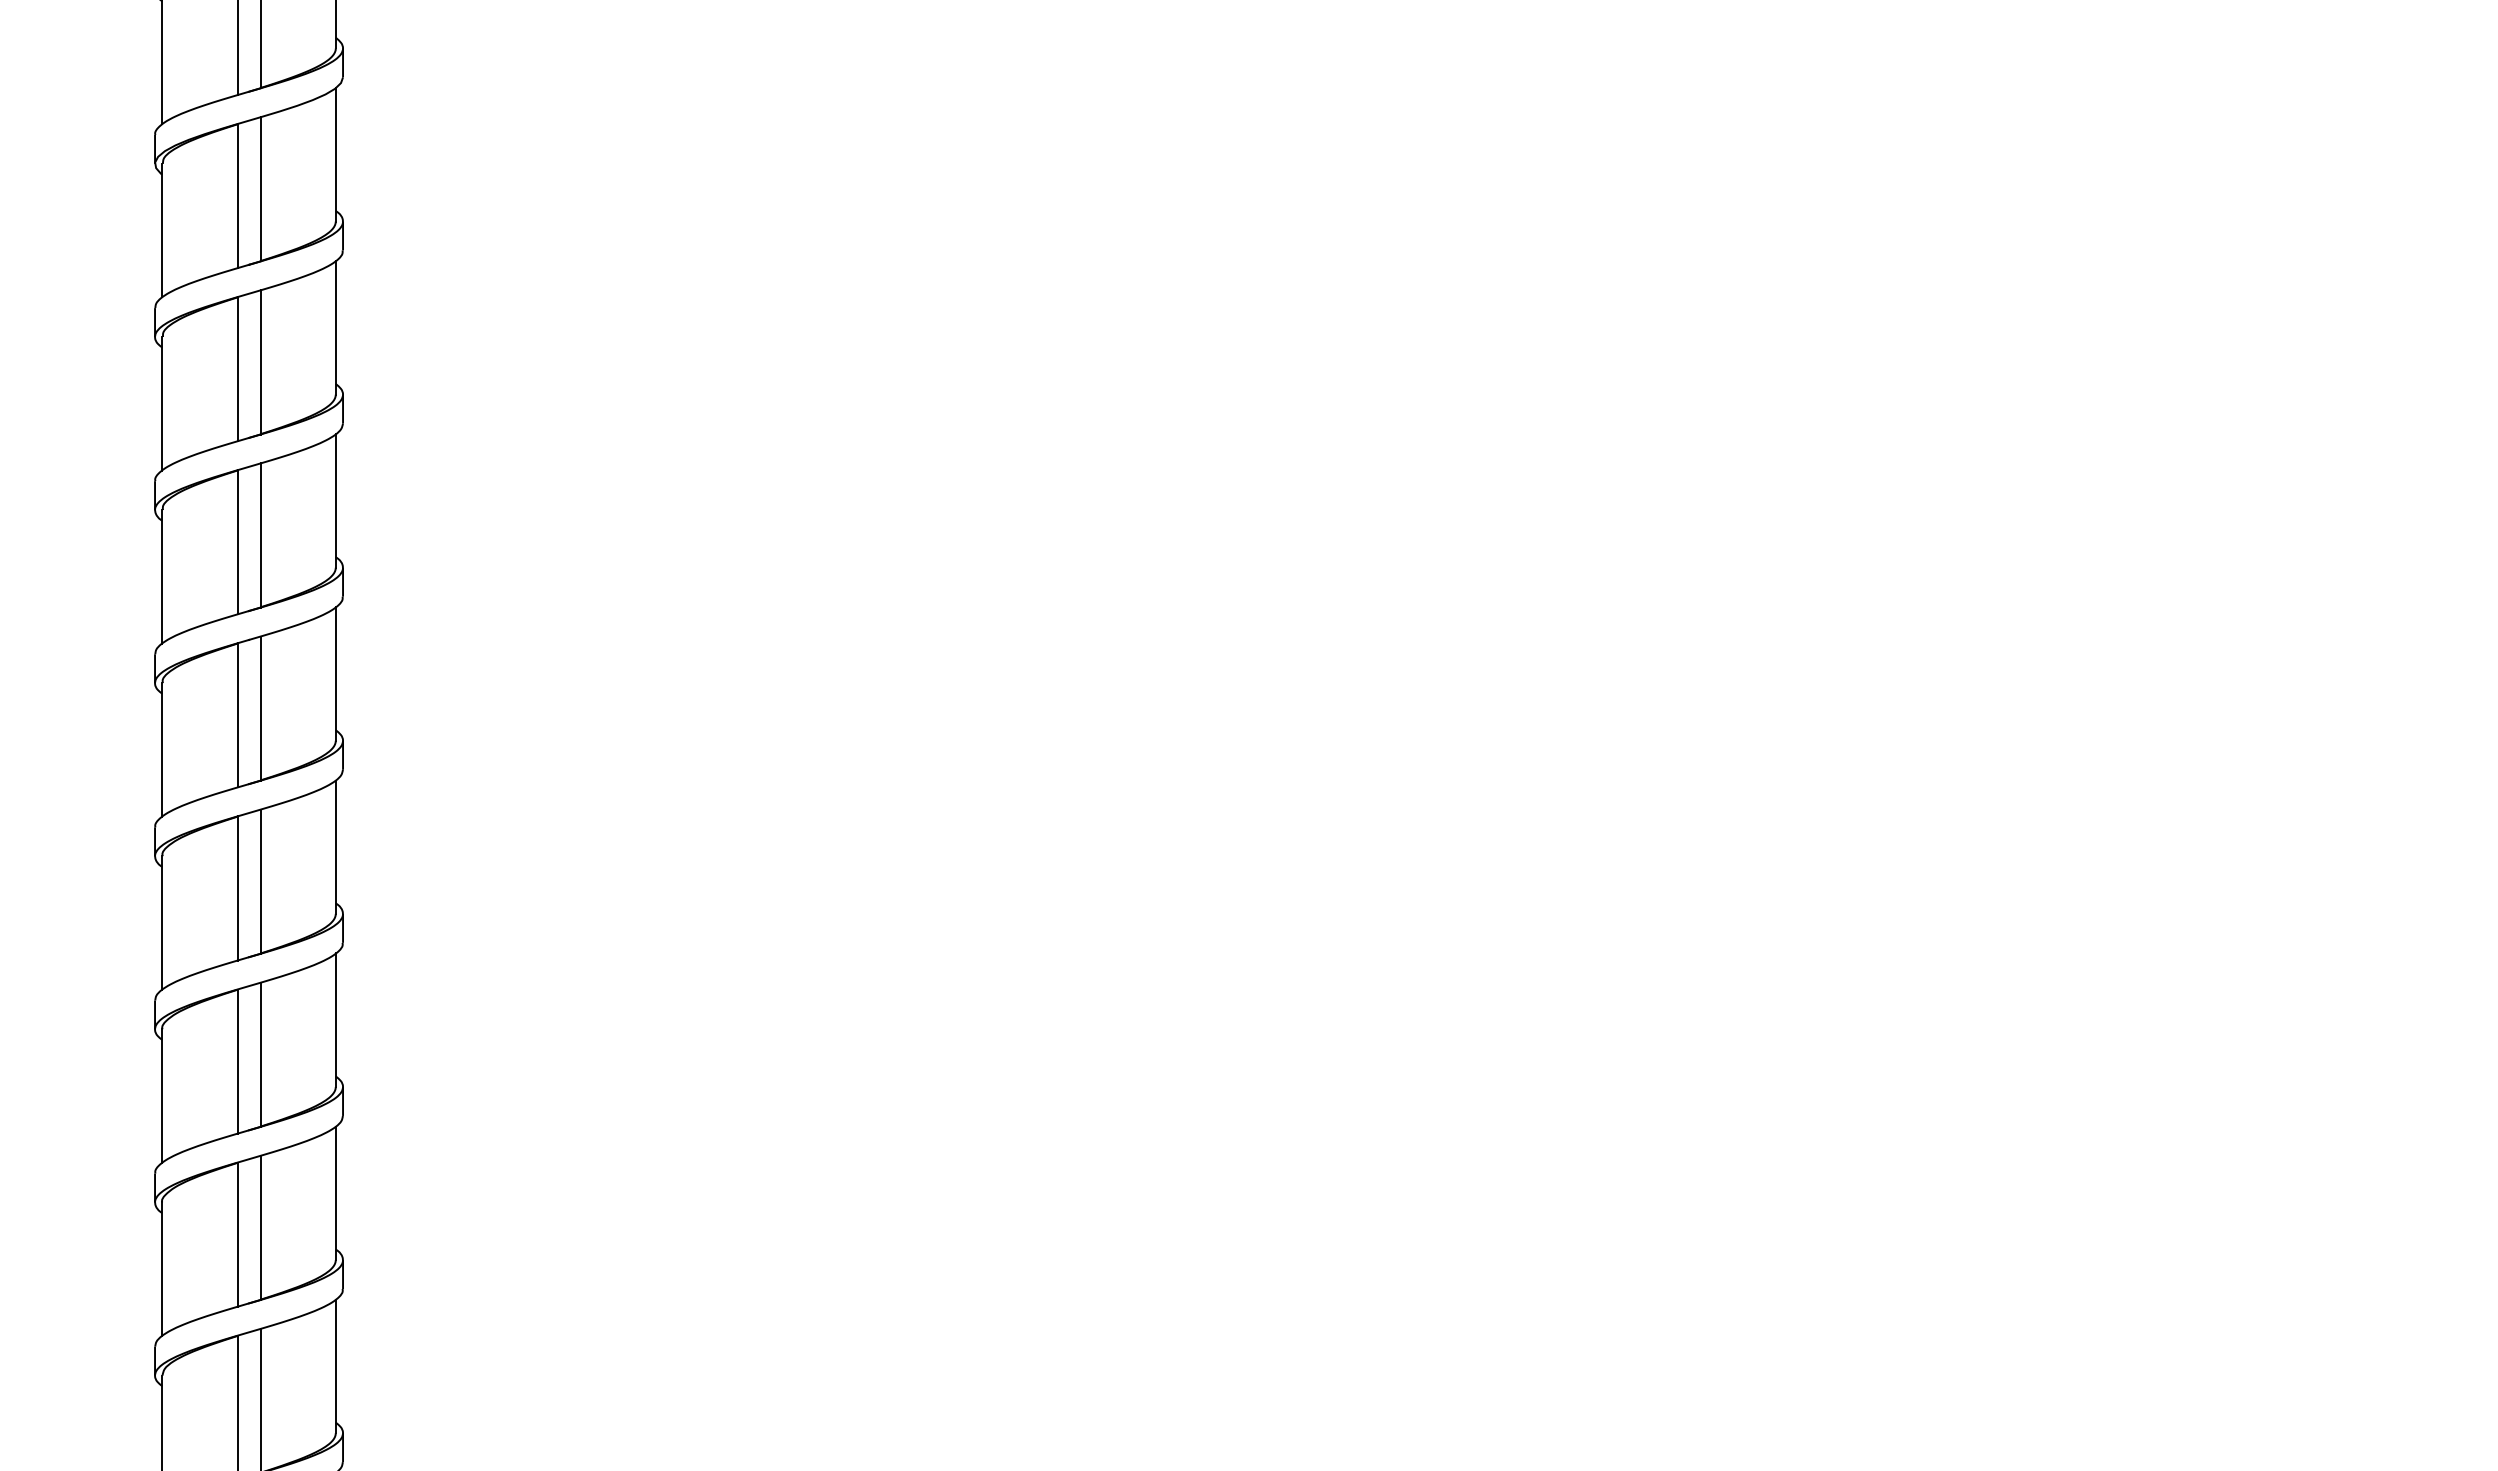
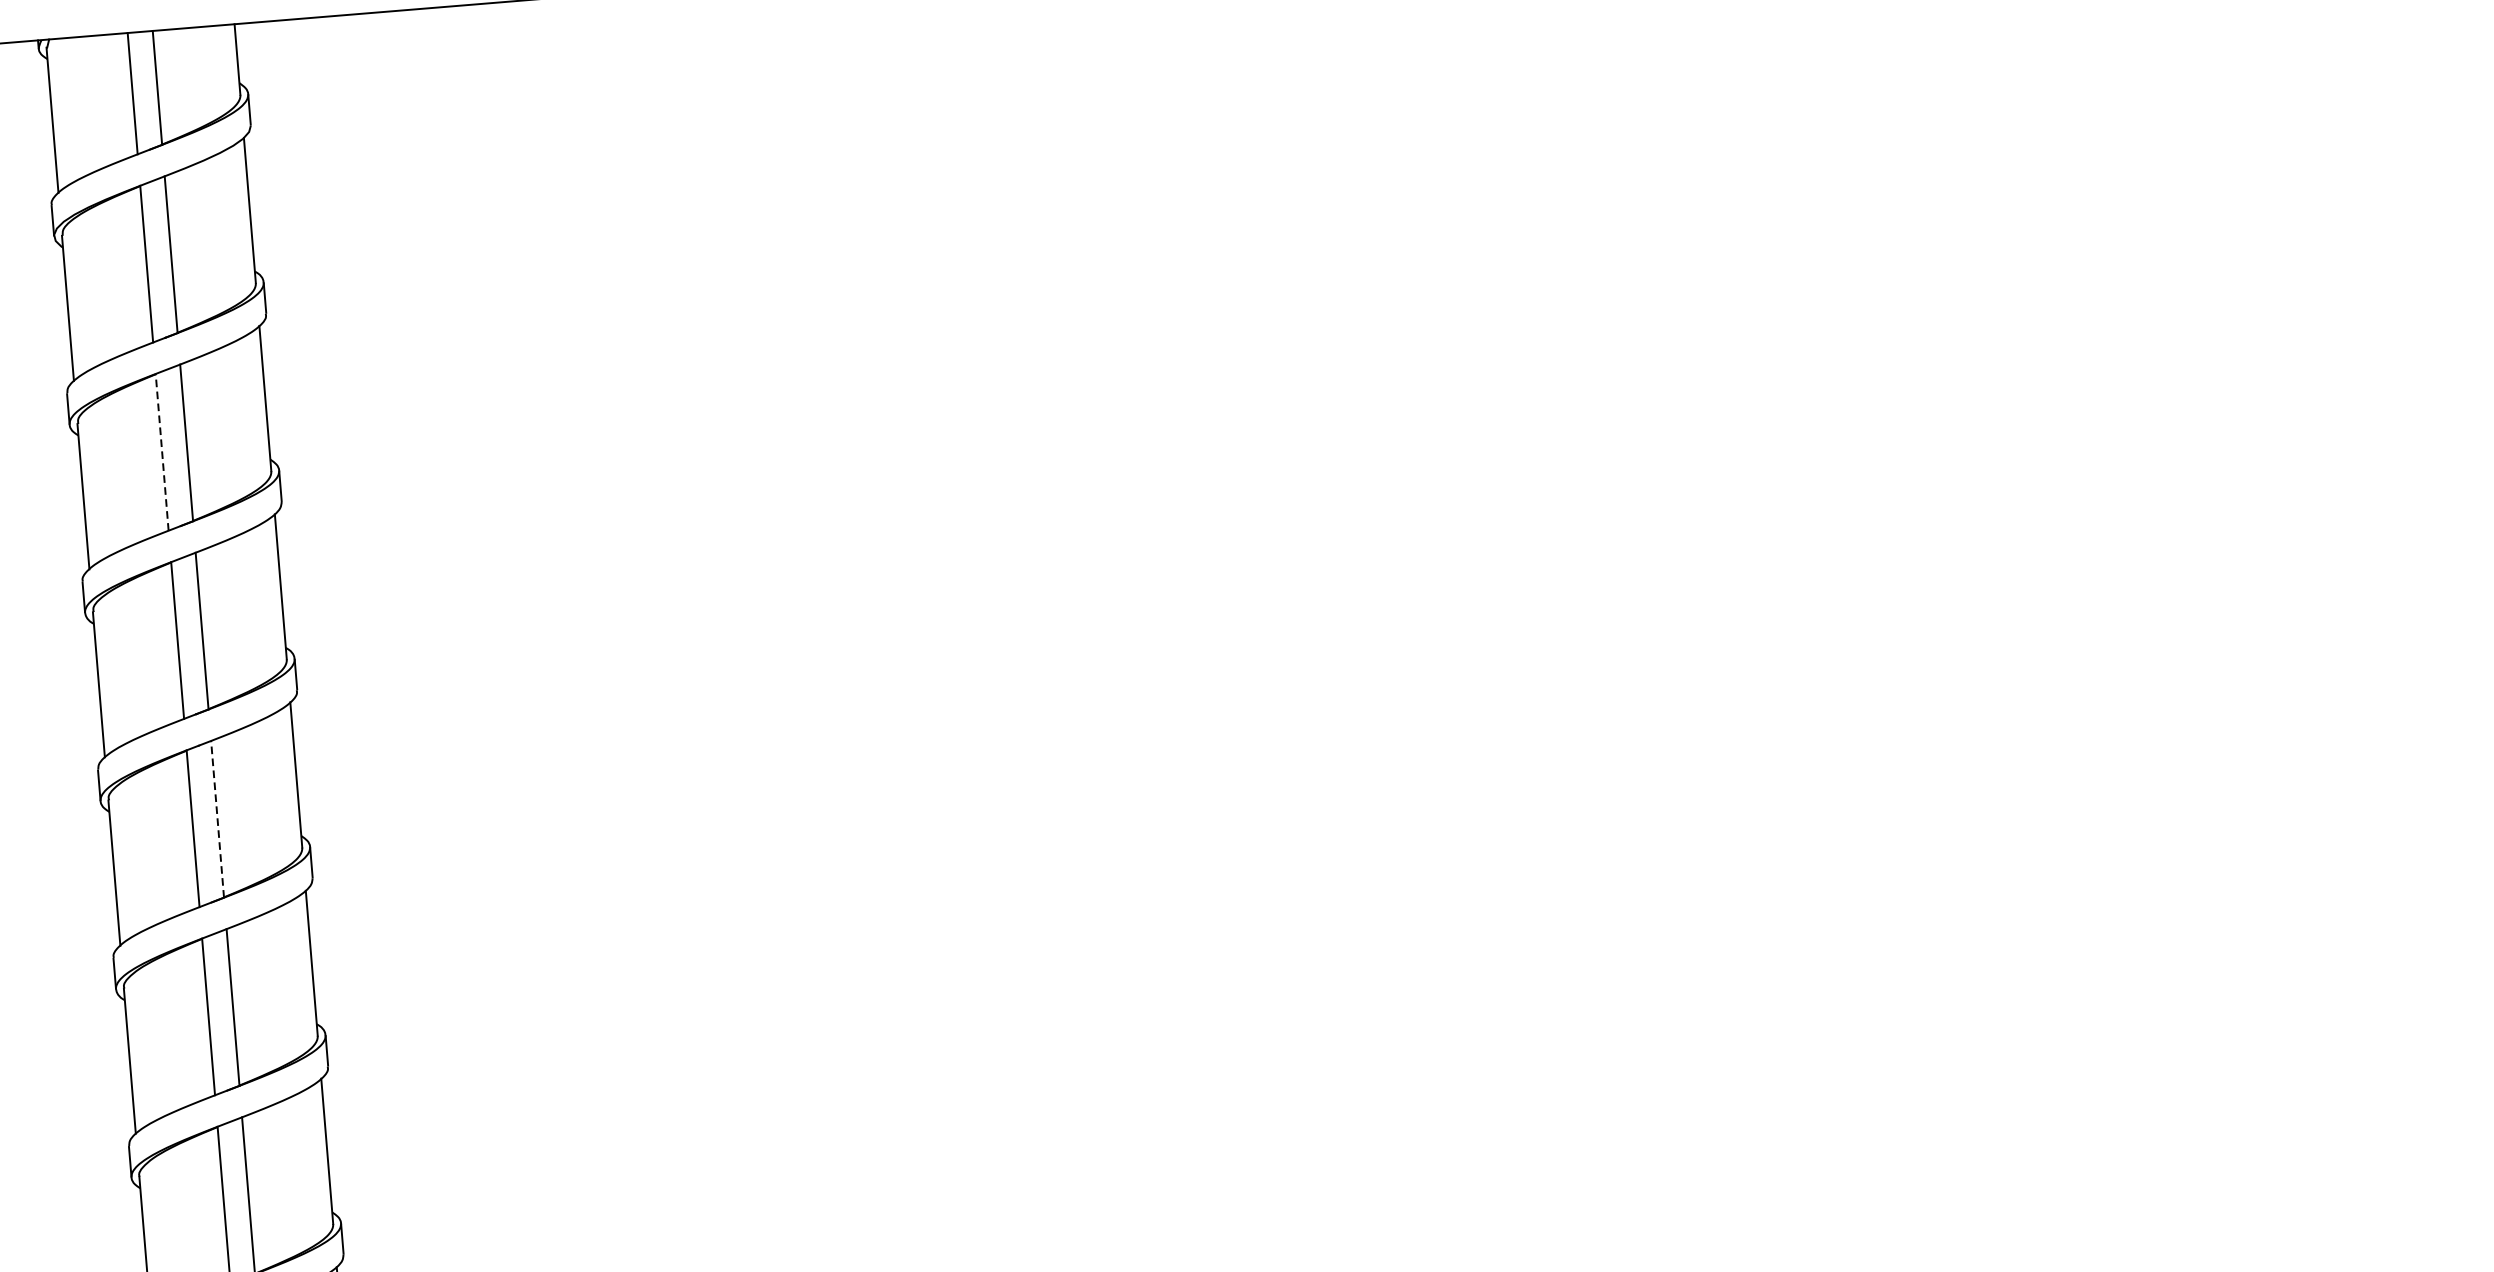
line: (237, 368) -> (162, 451), solid -> dashed
line: (260, 708) -> (217, 819), solid -> dashed

